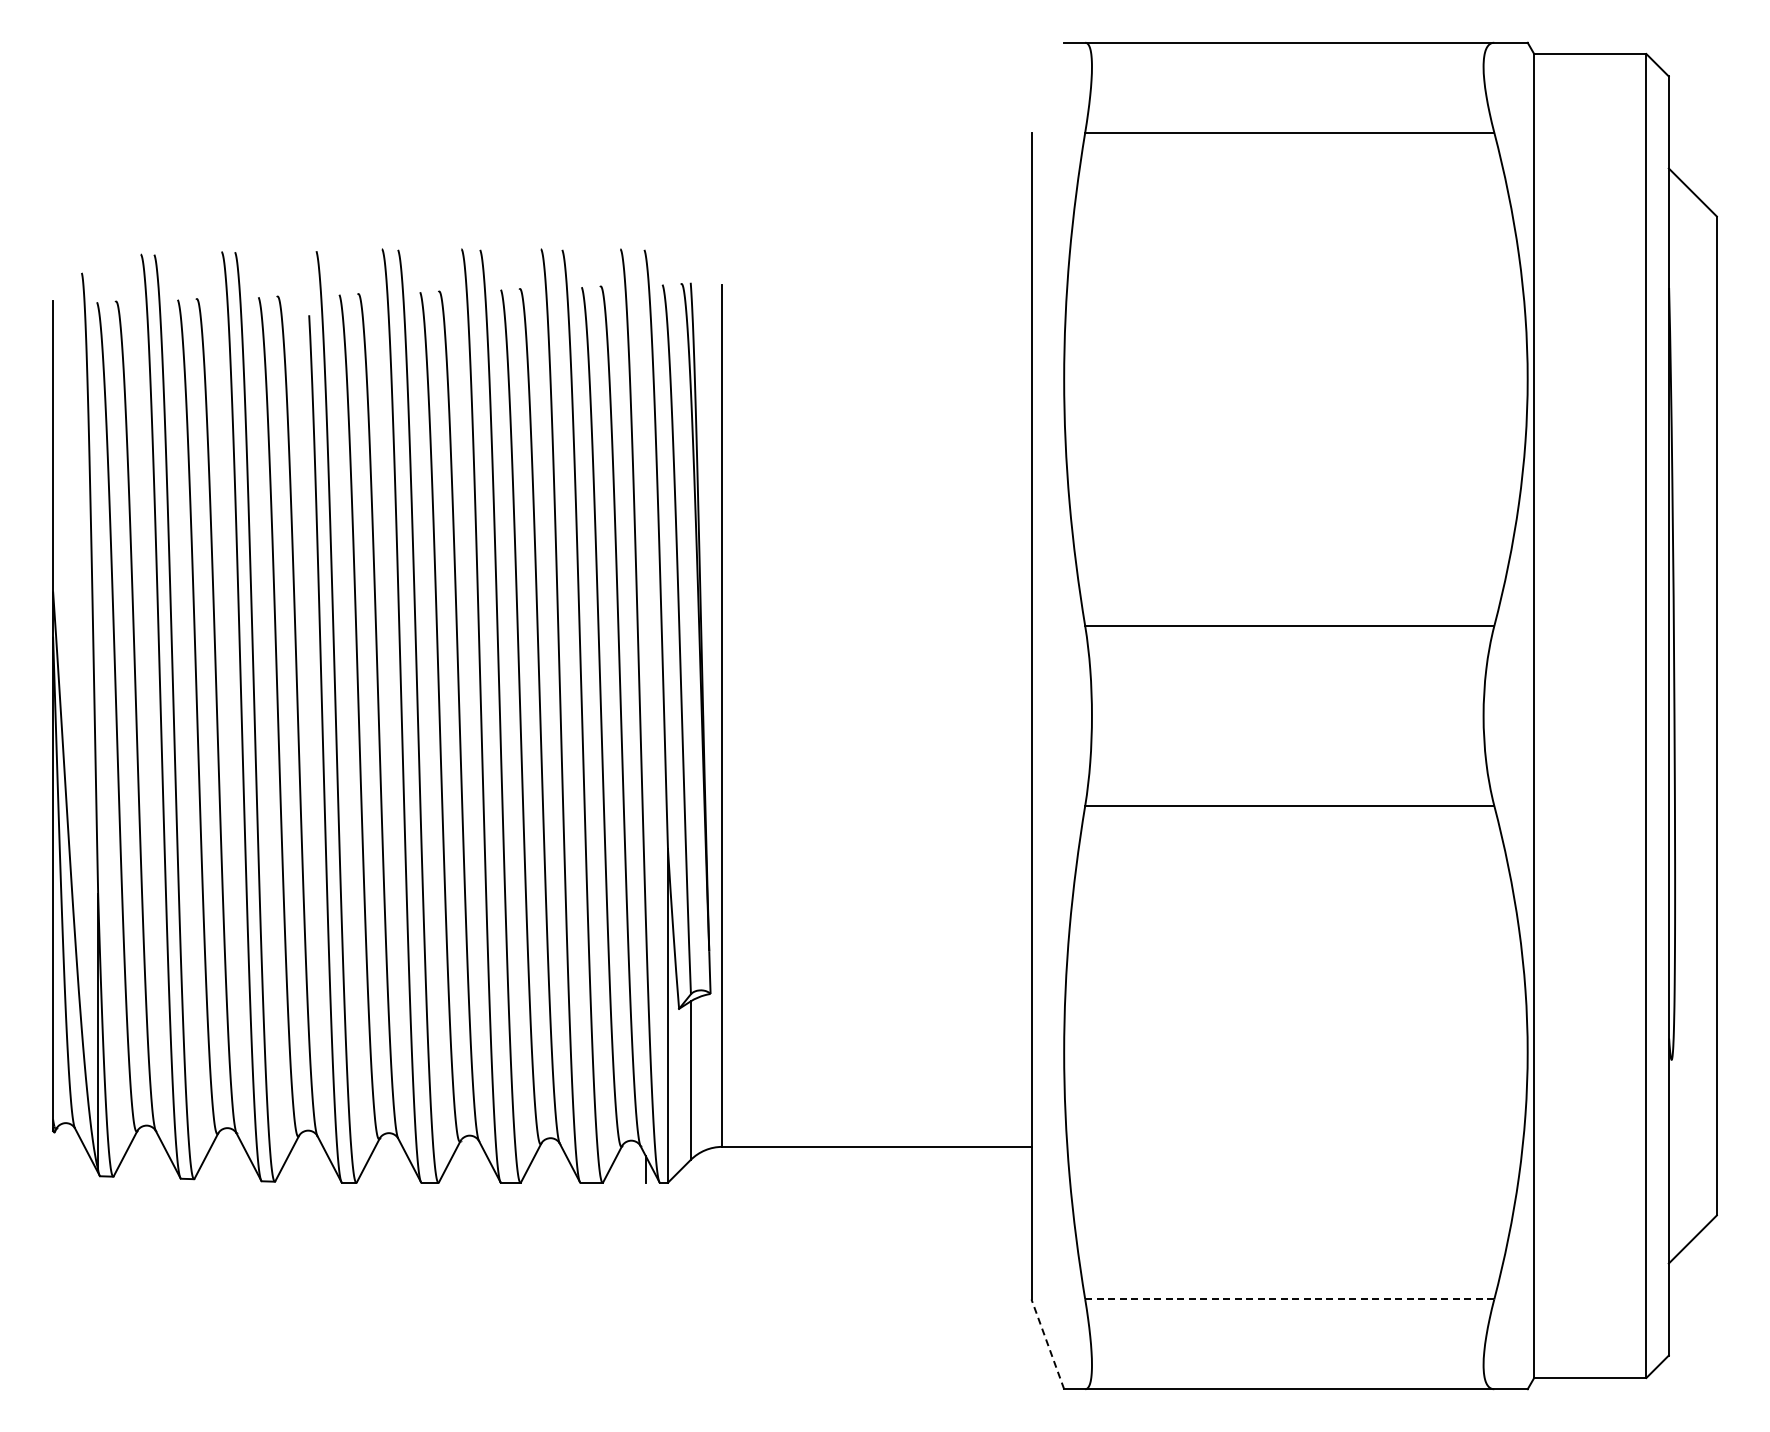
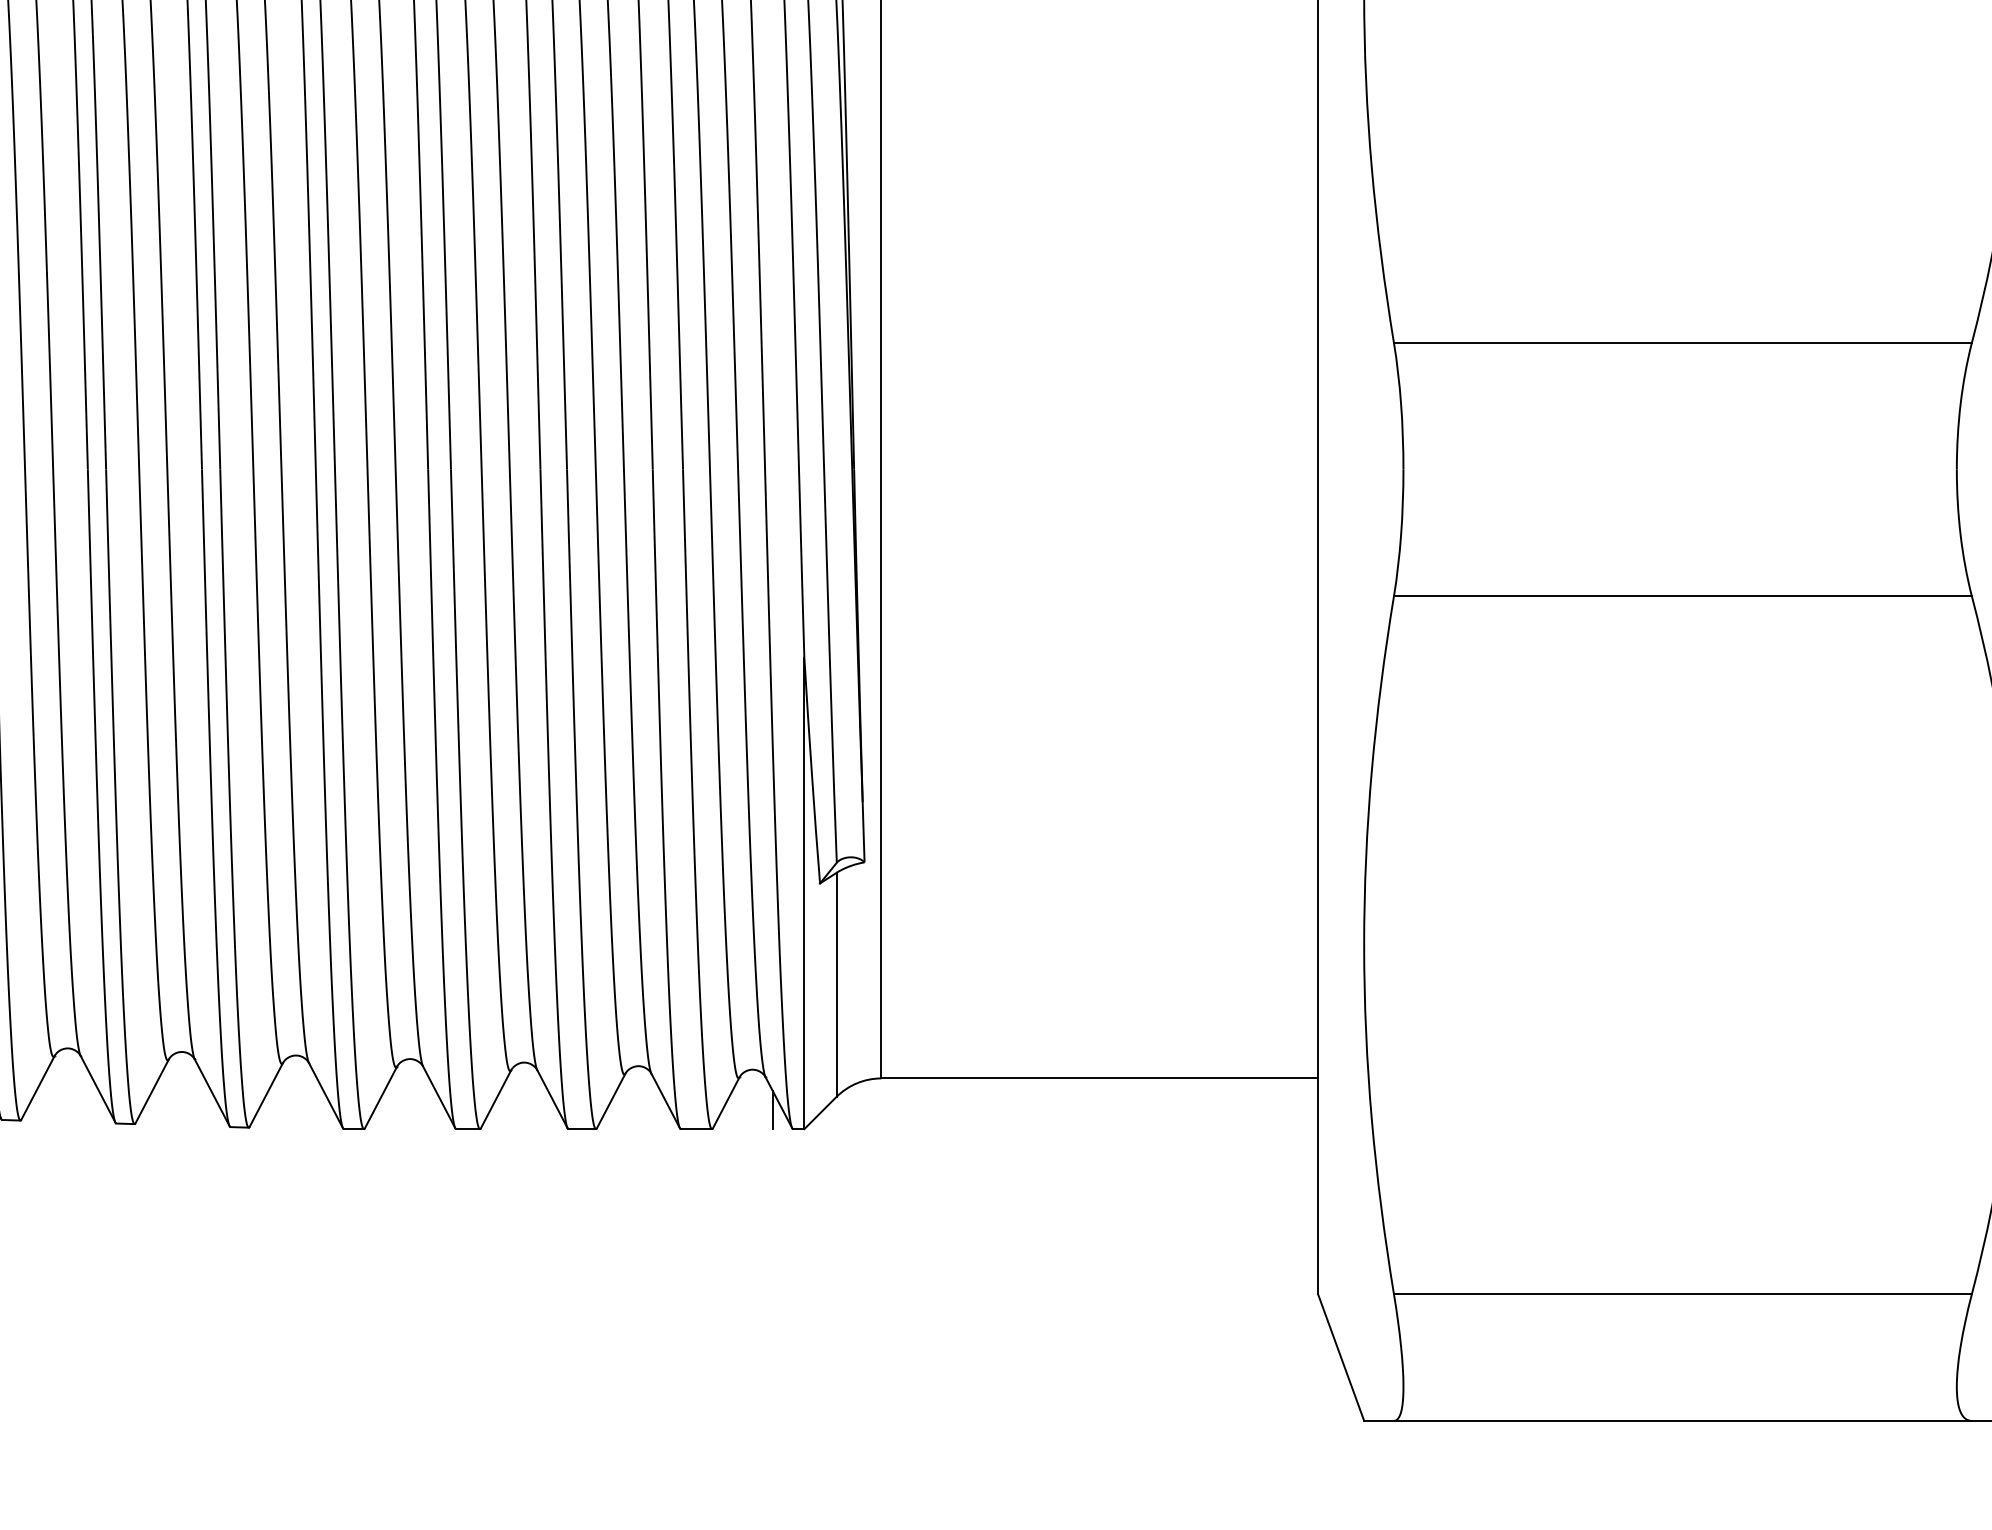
line: (1289, 1299) -> (1682, 1294), dashed -> solid
line: (1047, 1344) -> (1340, 1357), dashed -> solid

